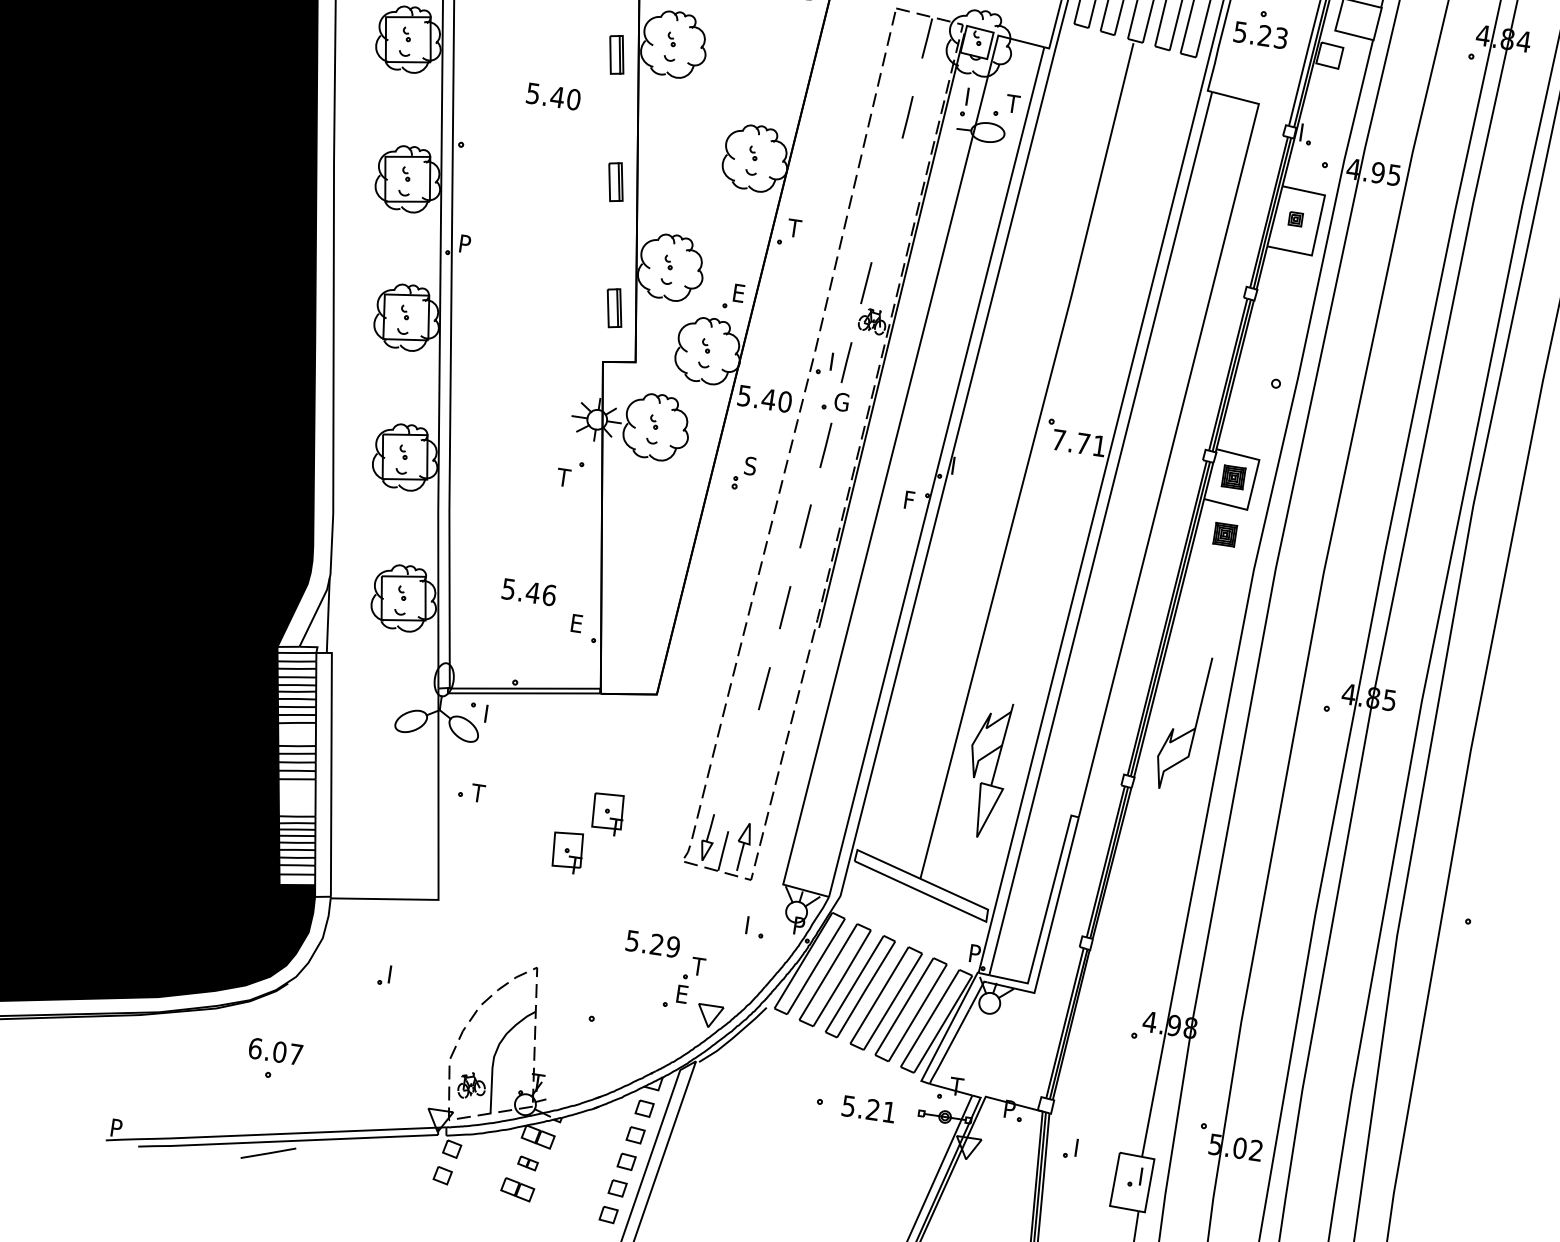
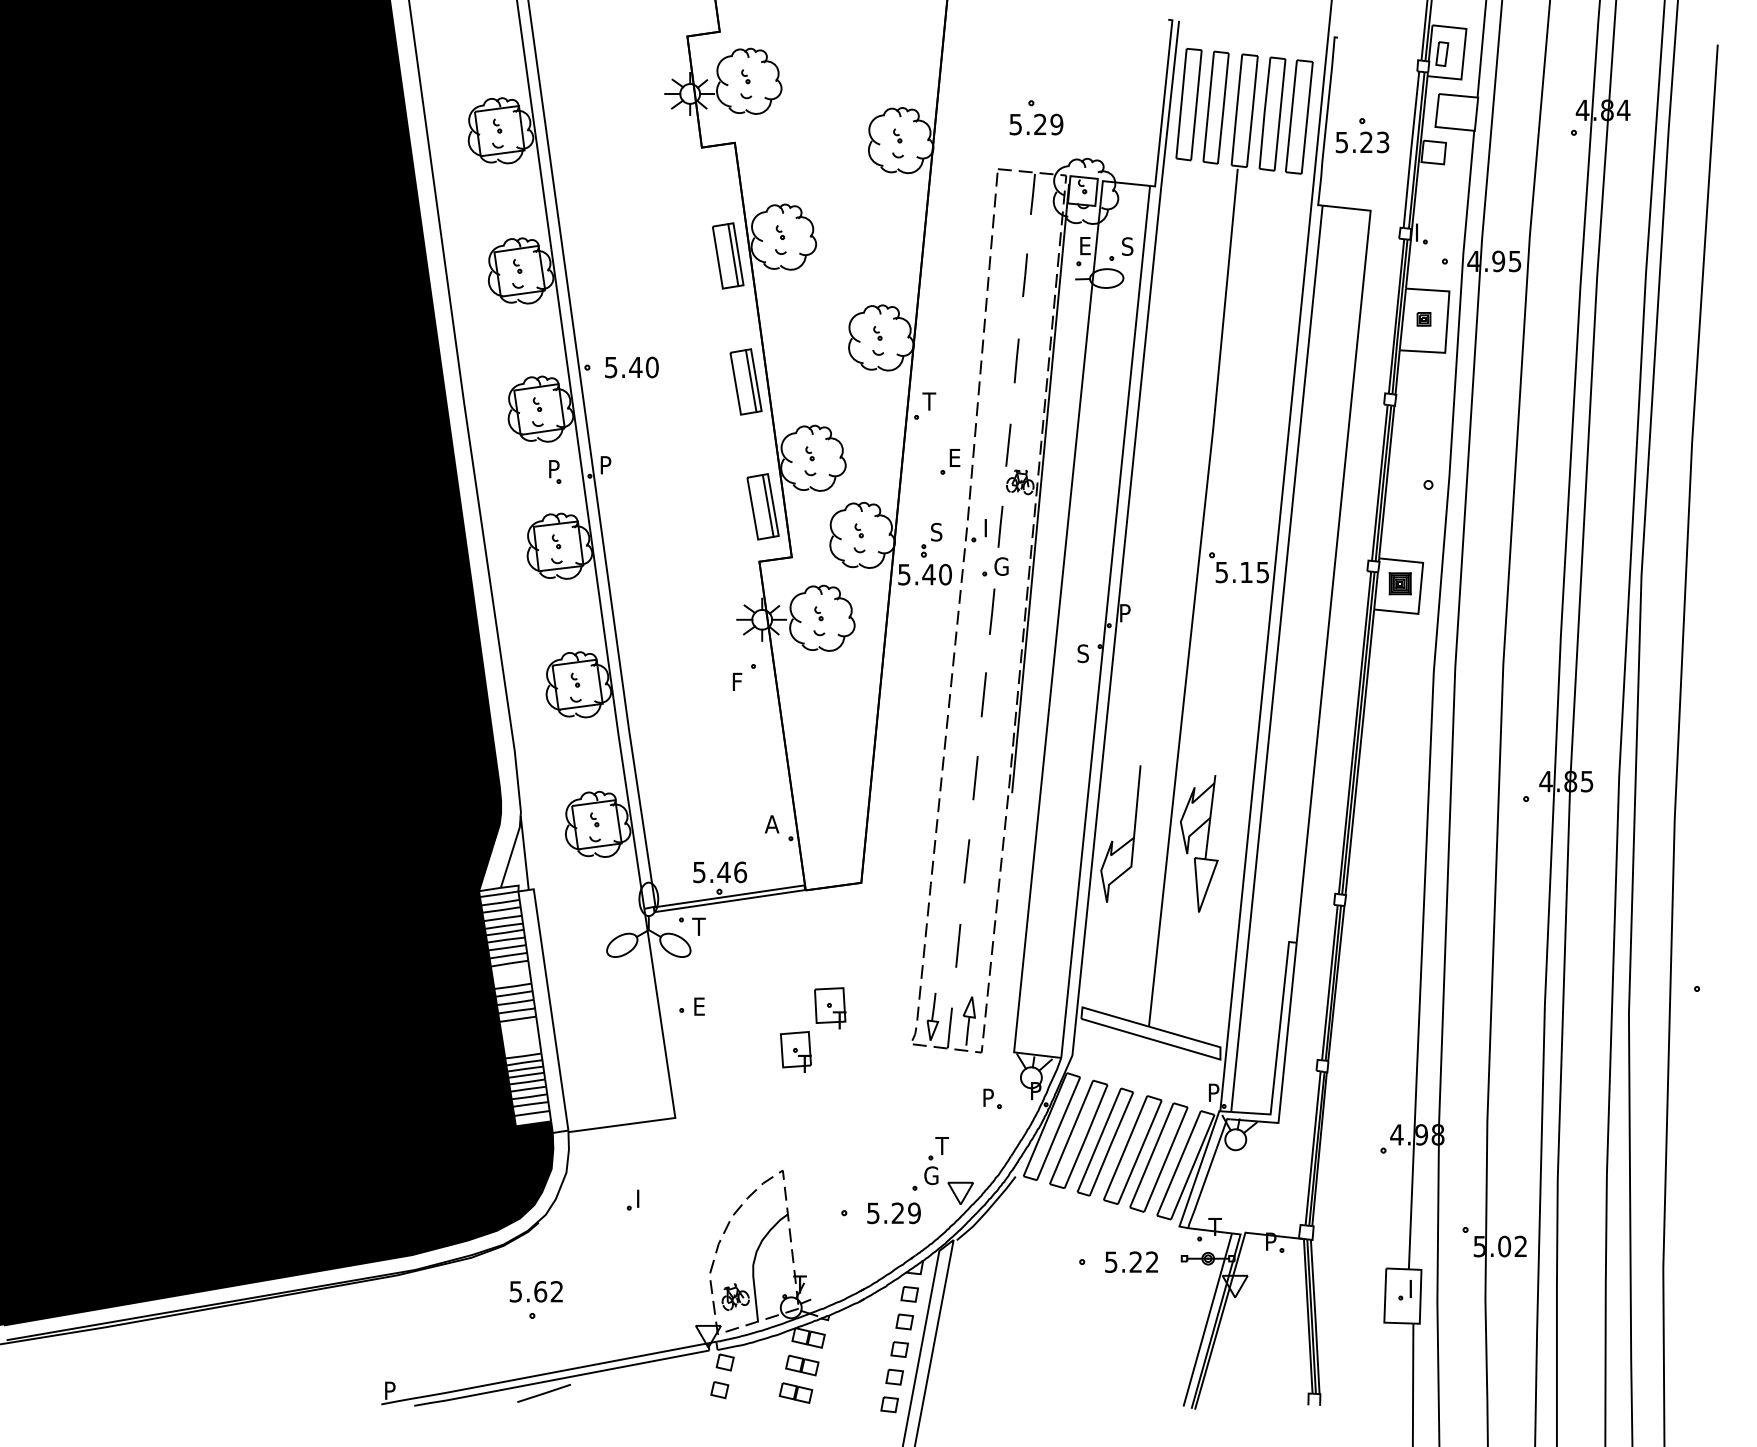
part: (617, 54) -> (728, 255), size x1.67
text: (553, 96) -> (631, 367), moved
text: (972, 97) -> (1086, 246), I -> E
text: (1013, 103) -> (1127, 246), T -> S
part: (615, 181) -> (745, 381), size x1.67
line: (886, 200) -> (1016, 360), added
part: (414, 242) -> (555, 471), added
part: (734, 296) -> (950, 461), moved
part: (614, 307) -> (762, 506), size x1.67
text: (1078, 443) -> (1241, 572), 7.71 -> 5.15
text: (959, 462) -> (1126, 609), I -> P
part: (744, 472) -> (931, 539), moved
text: (563, 477) -> (737, 681), T -> F
text: (909, 499) -> (1082, 653), F -> S
part: (1224, 534) -> (1399, 641), removed
text: (529, 592) -> (720, 872), moved
text: (576, 623) -> (771, 824), E -> A
text: (489, 713) -> (698, 926), I -> T
curve: (1173, 728) -> (1112, 840), moved
line: (743, 770) -> (958, 945), added
part: (994, 770) -> (1206, 843), moved
text: (477, 793) -> (698, 1006), T -> E
text: (752, 921) -> (989, 1093), I -> P
text: (652, 944) -> (893, 1213), moved
text: (683, 994) -> (931, 1175), E -> G
text: (275, 1051) -> (536, 1291), 6.07 -> 5.62
text: (889, 1111) -> (1152, 1261), 5.21 -> 5.22
part: (1070, 1148) -> (1336, 1271), removed
part: (528, 1163) -> (802, 1365), size x1.67

